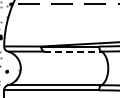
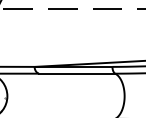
line: (73, 51) -> (78, 73), dashed -> solid

